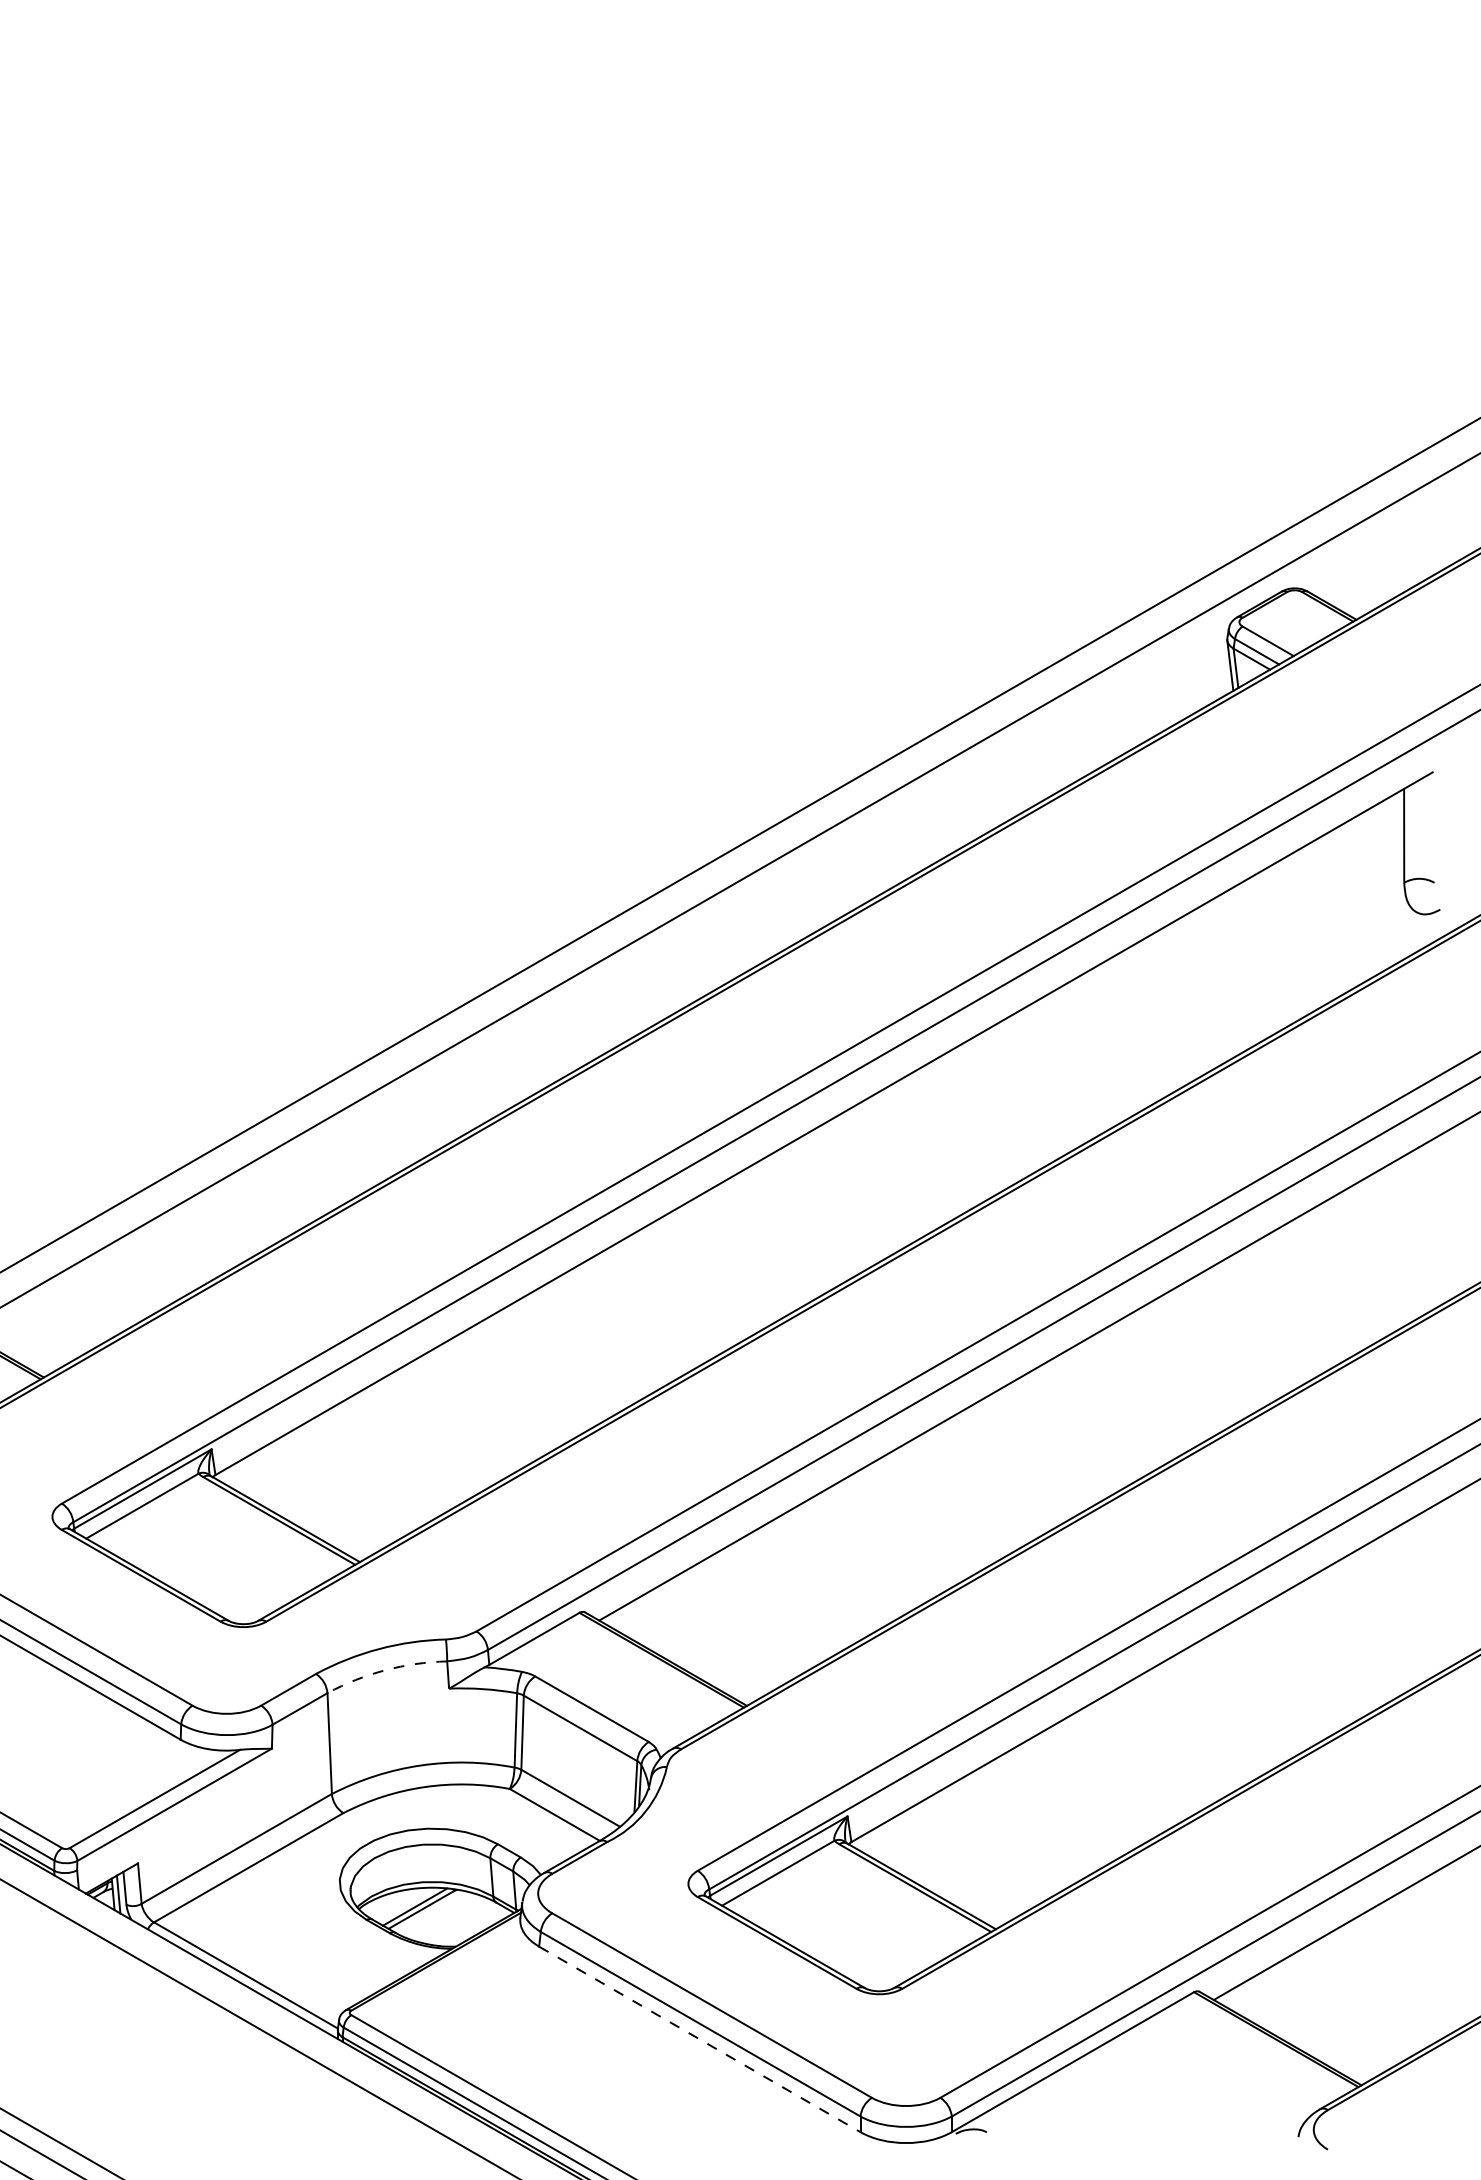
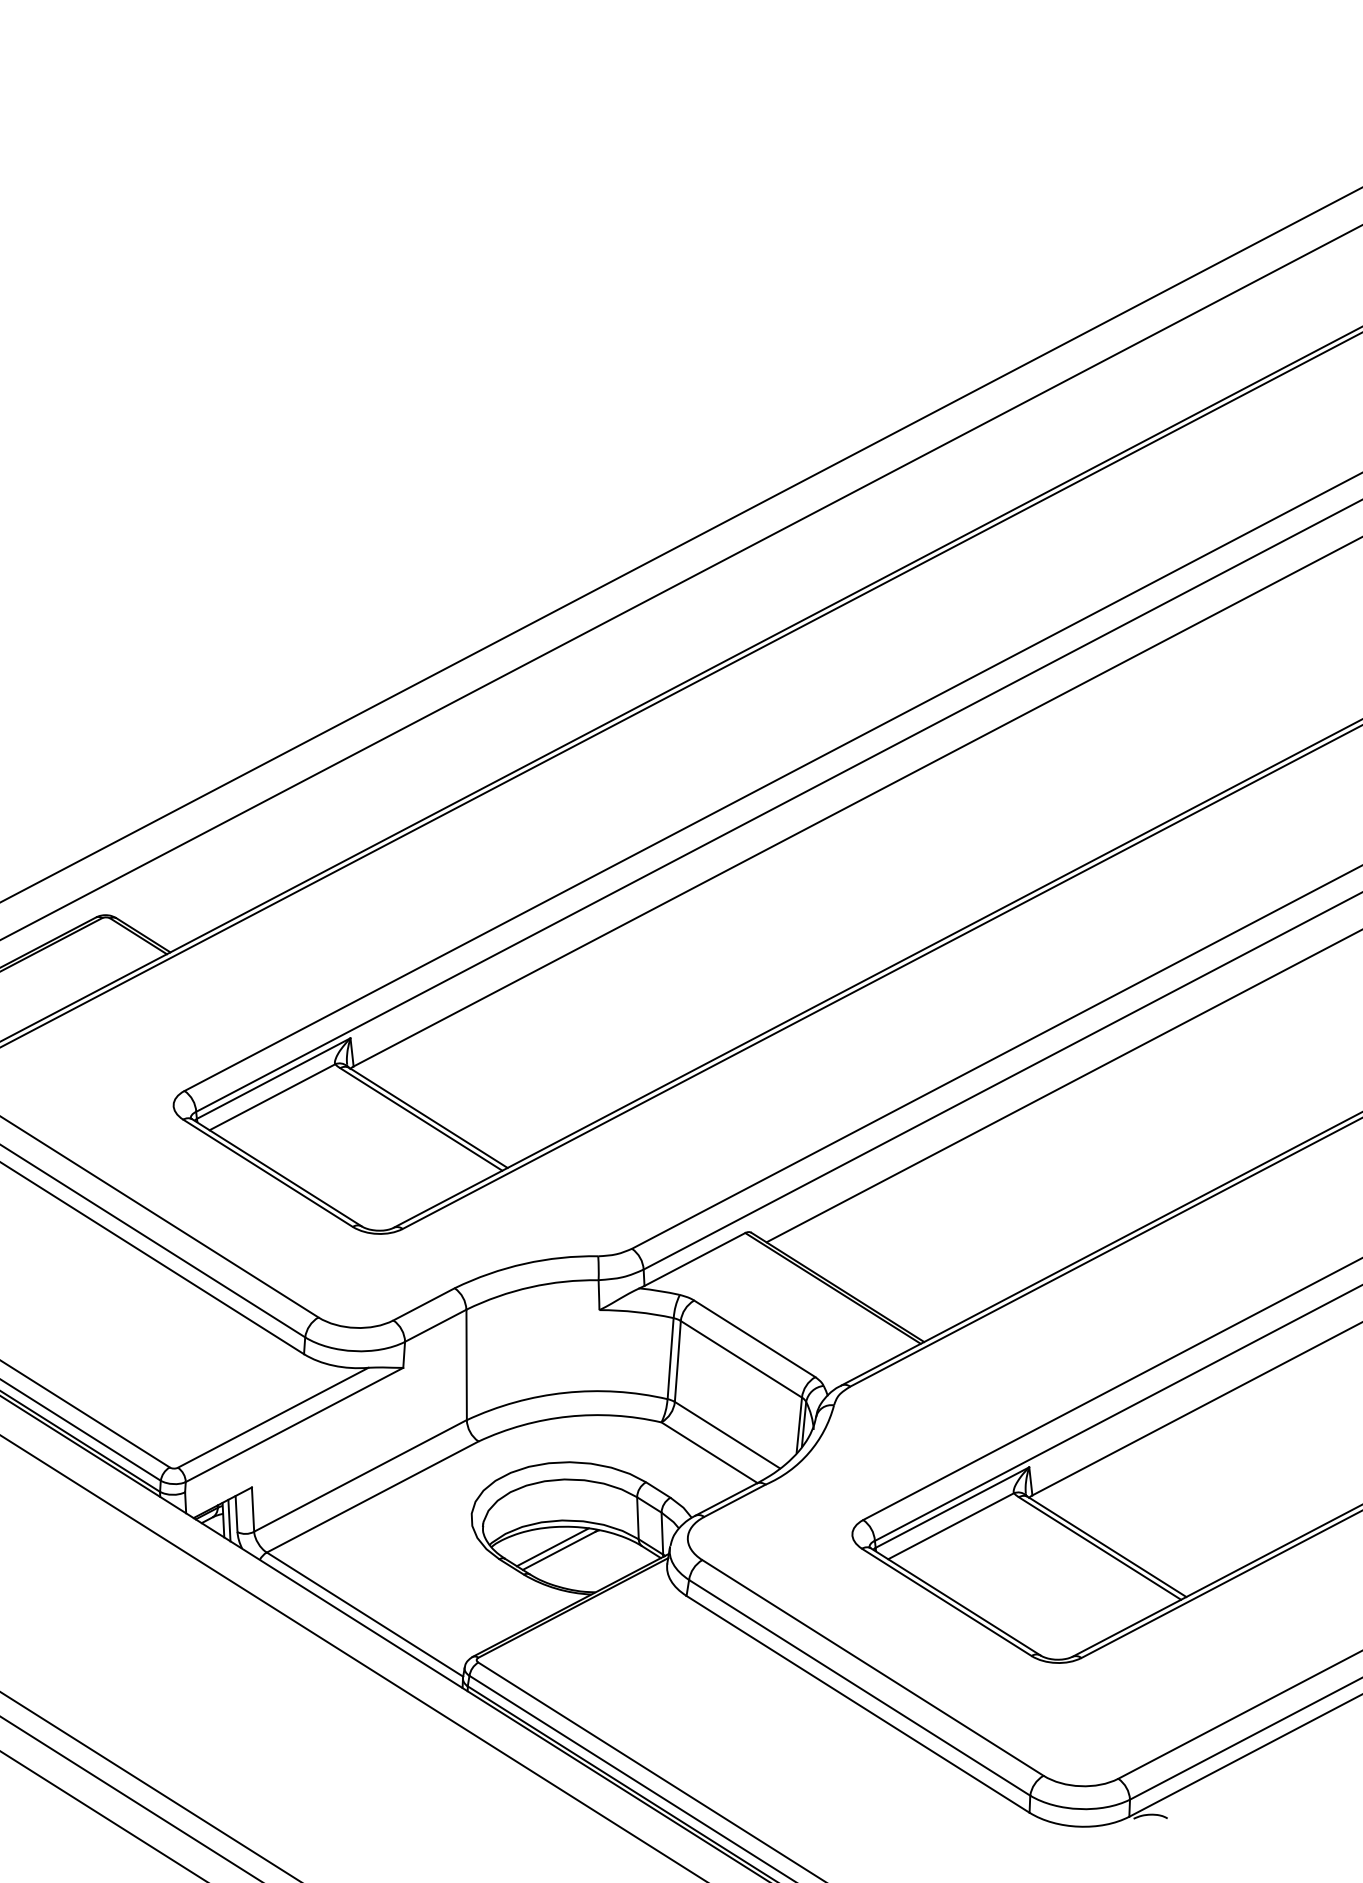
arc: (385, 1670) -> (530, 1287), dashed -> solid
line: (699, 2039) -> (857, 1704), dashed -> solid

